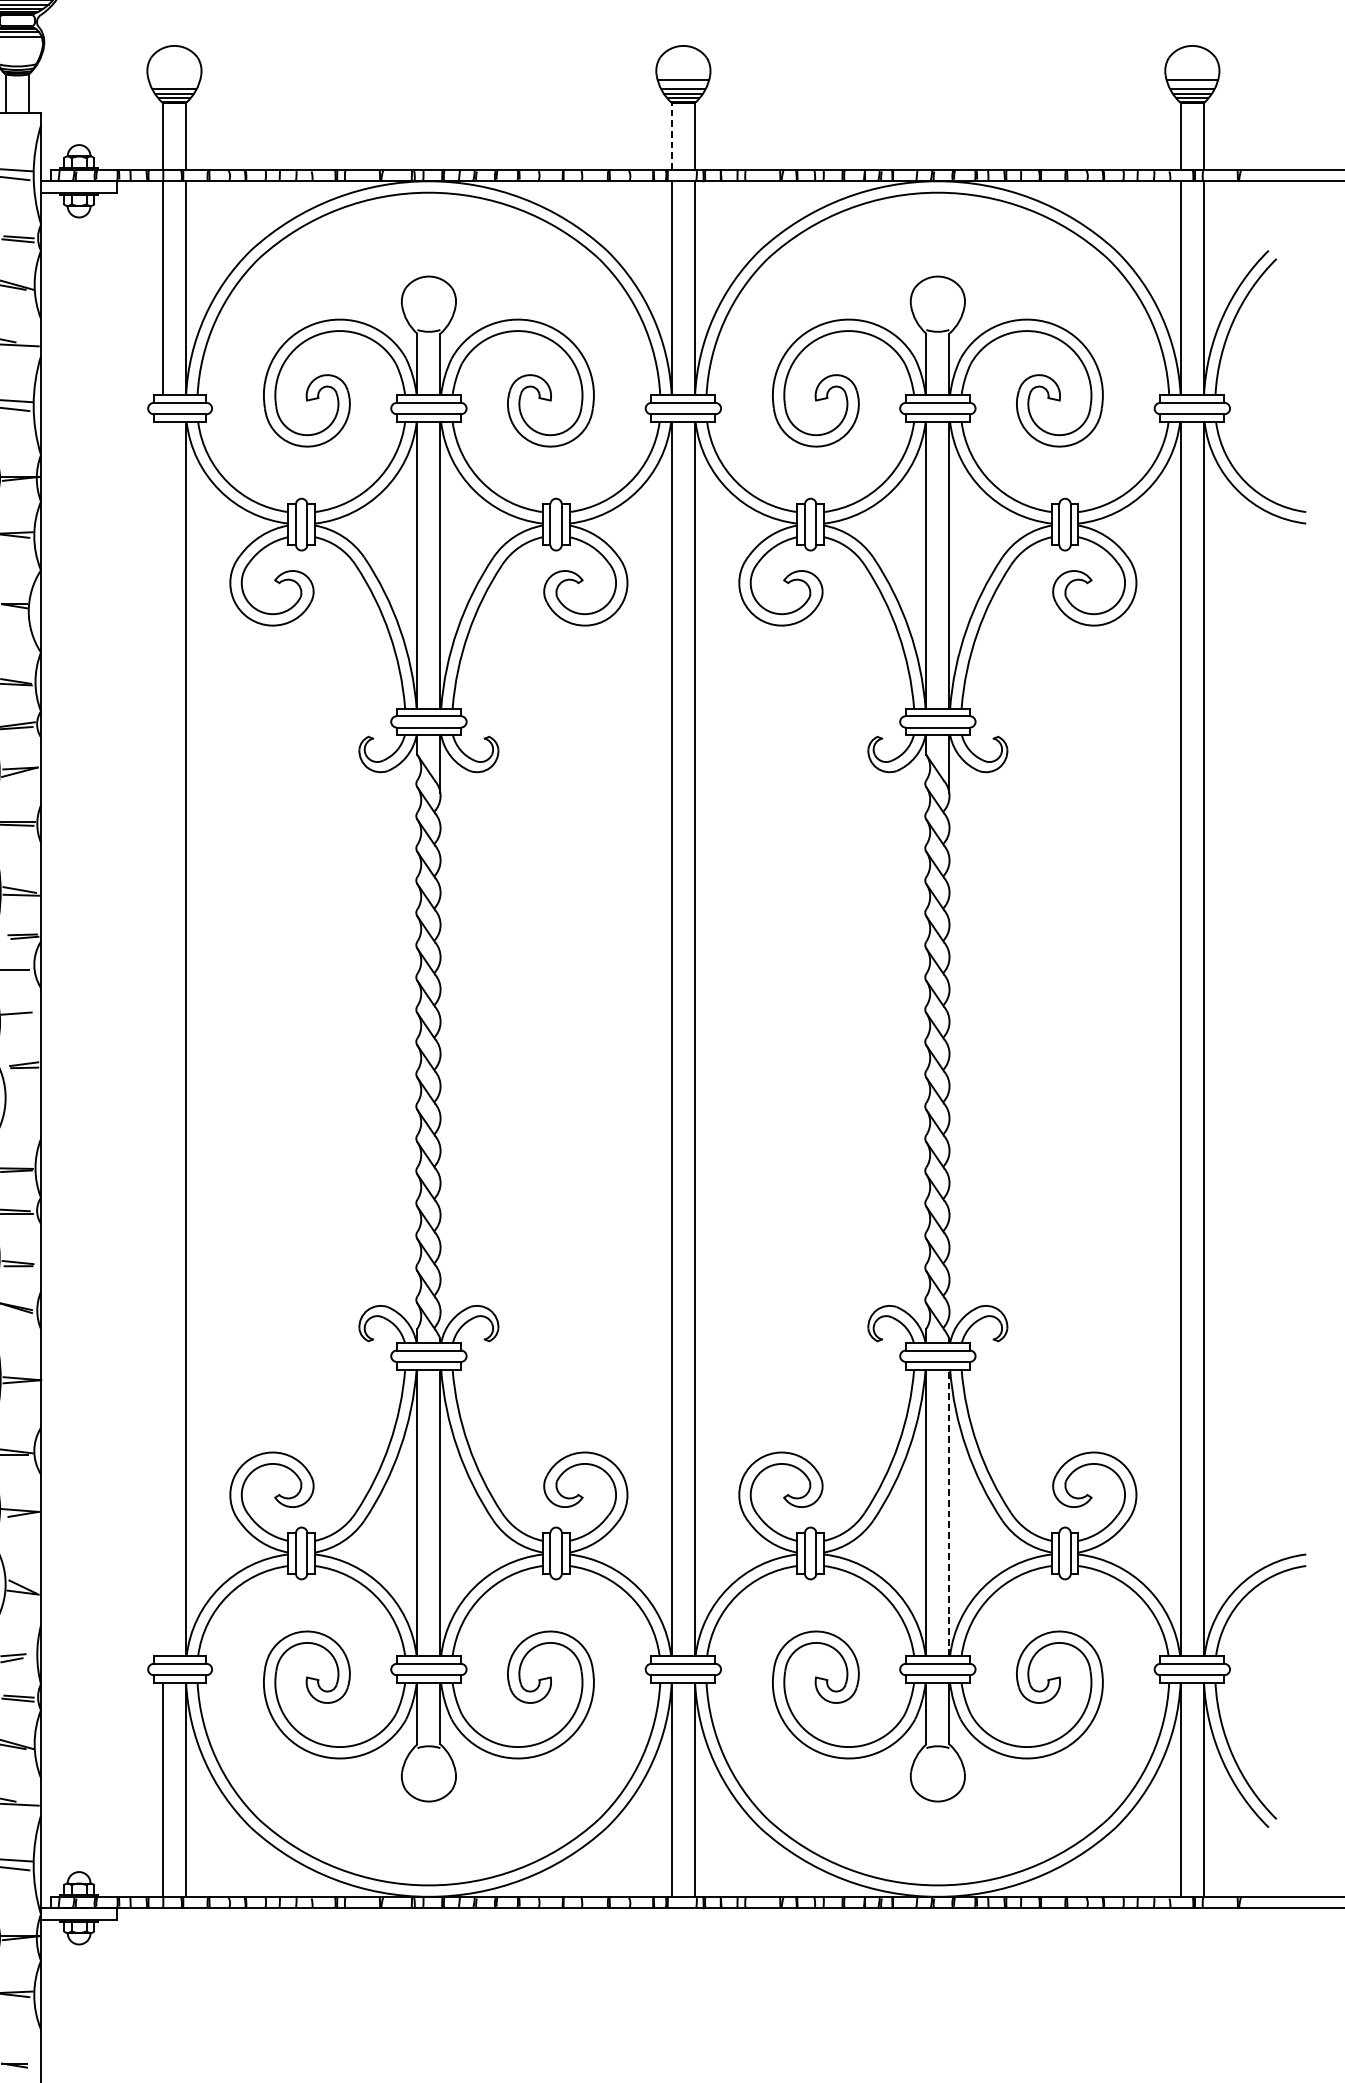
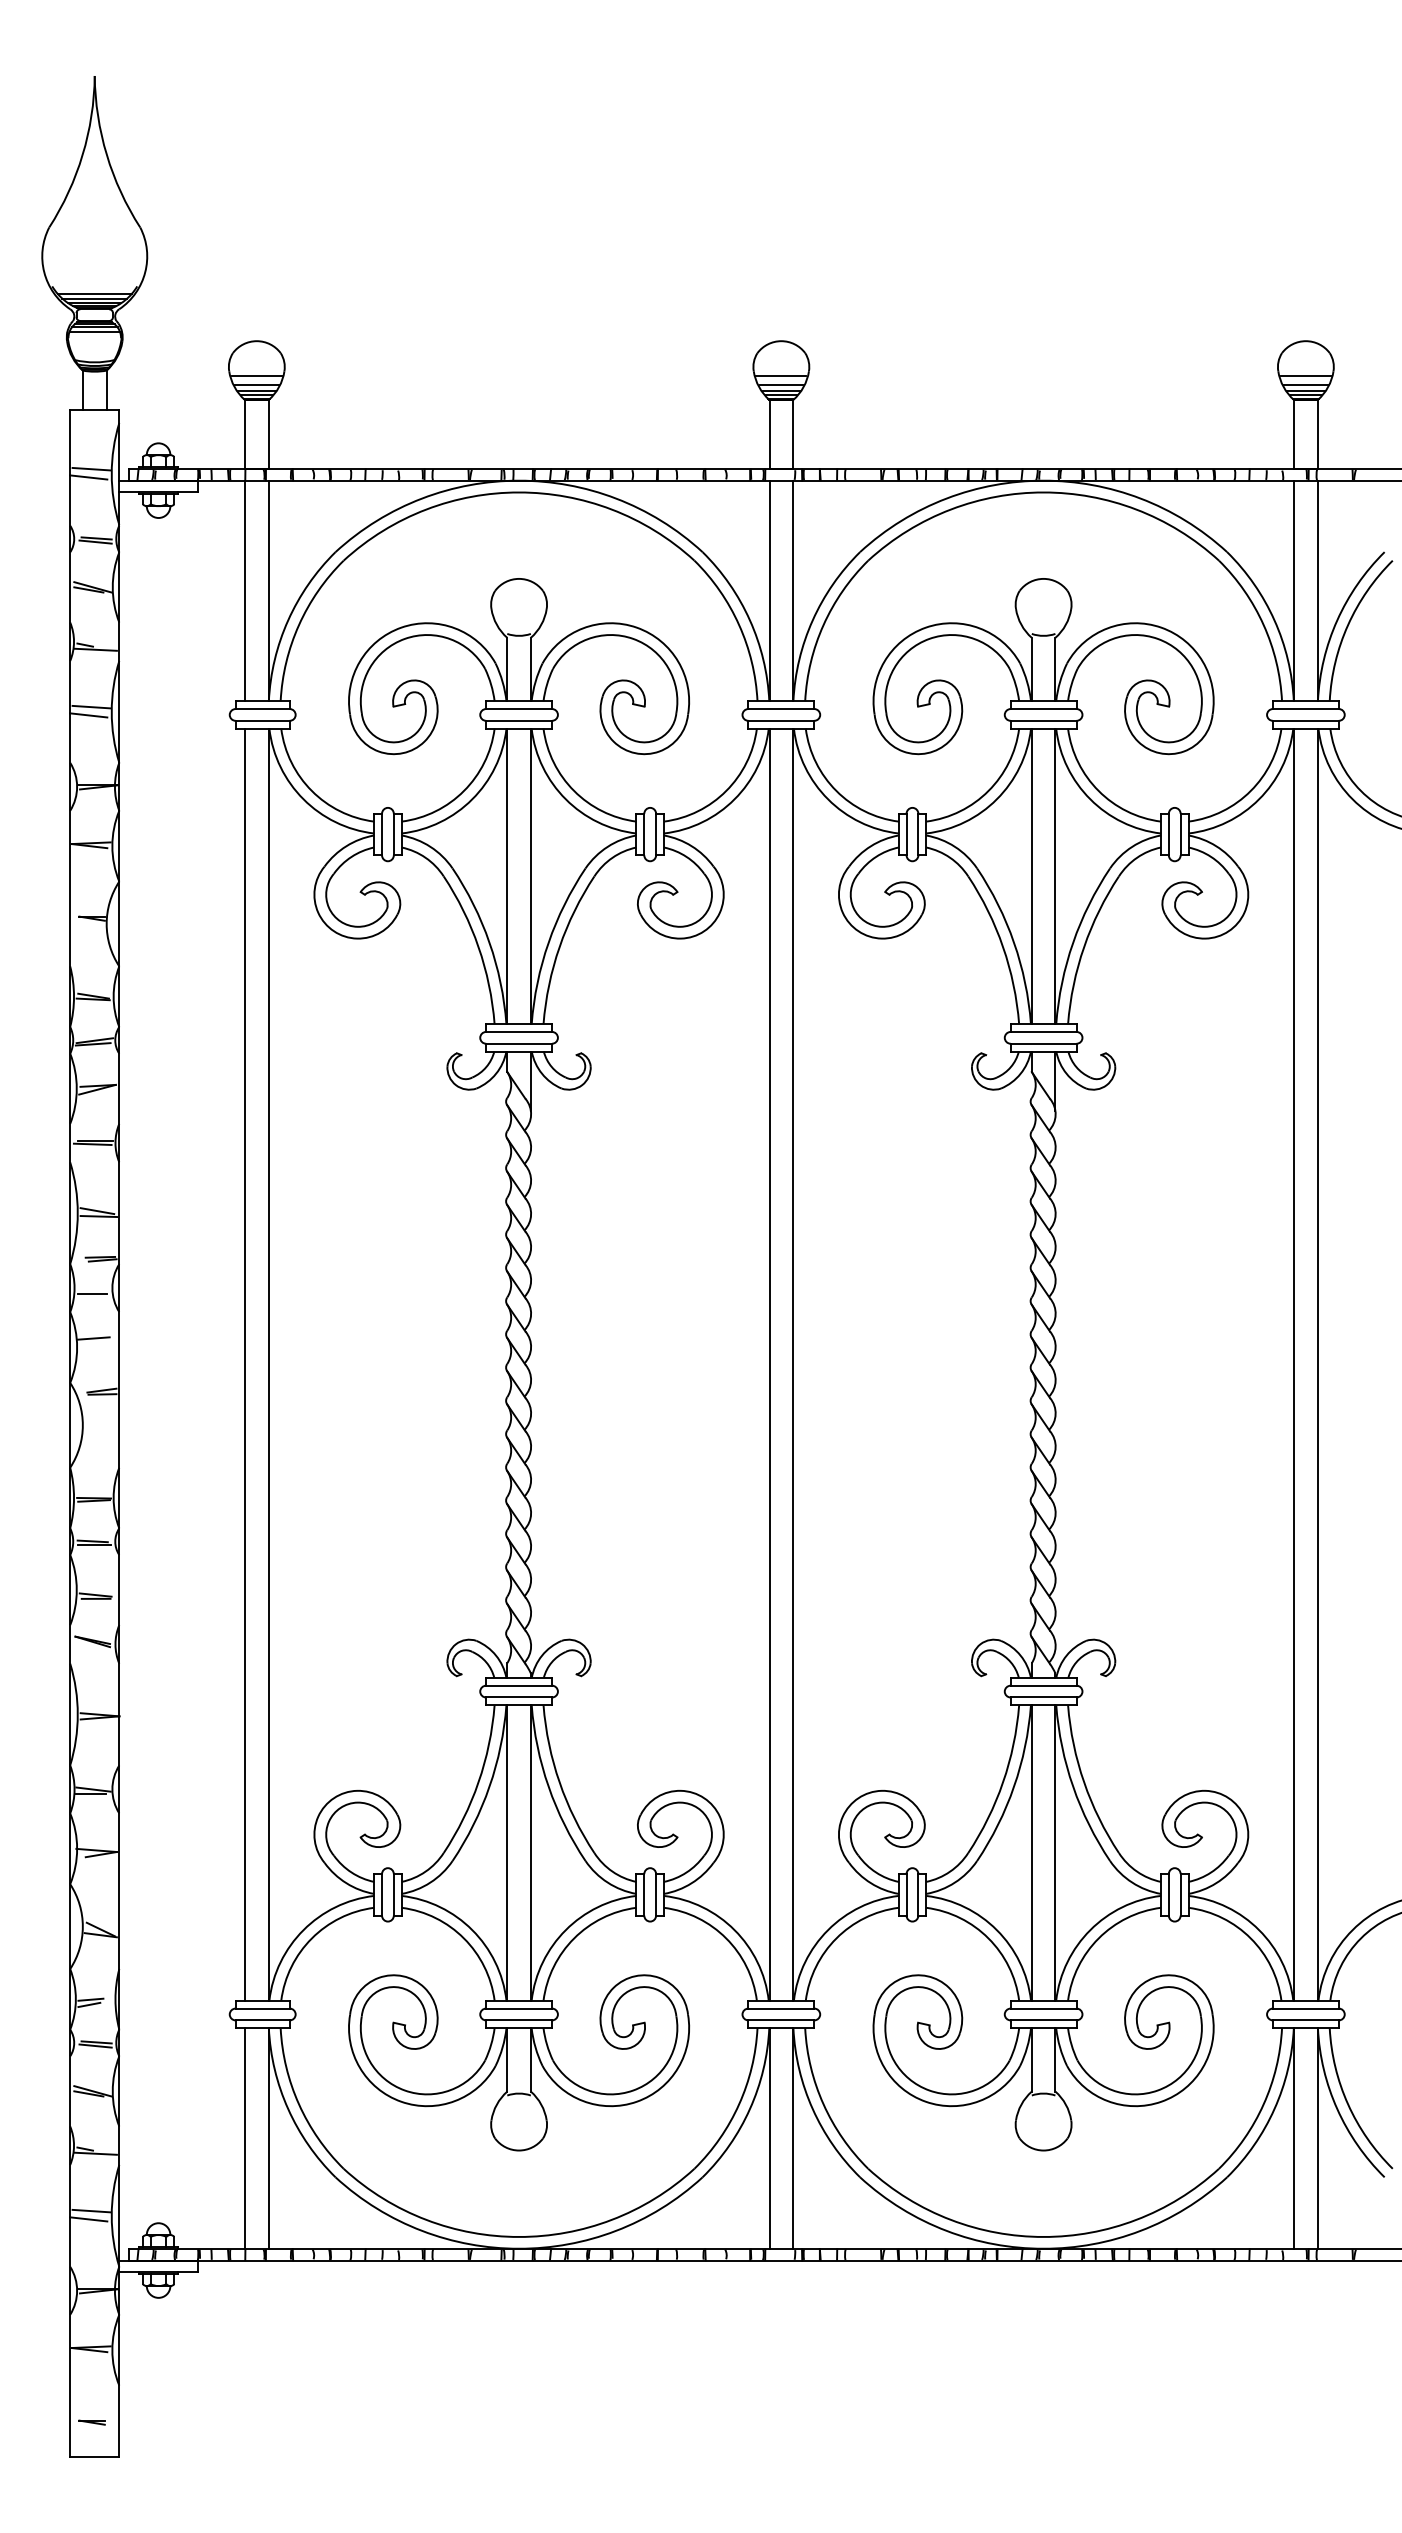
line: (174, 80) -> (256, 376), added
line: (671, 136) -> (769, 434), dashed -> solid
line: (163, 1038) -> (245, 1364), added
line: (949, 1513) -> (1055, 1853), dashed -> solid

